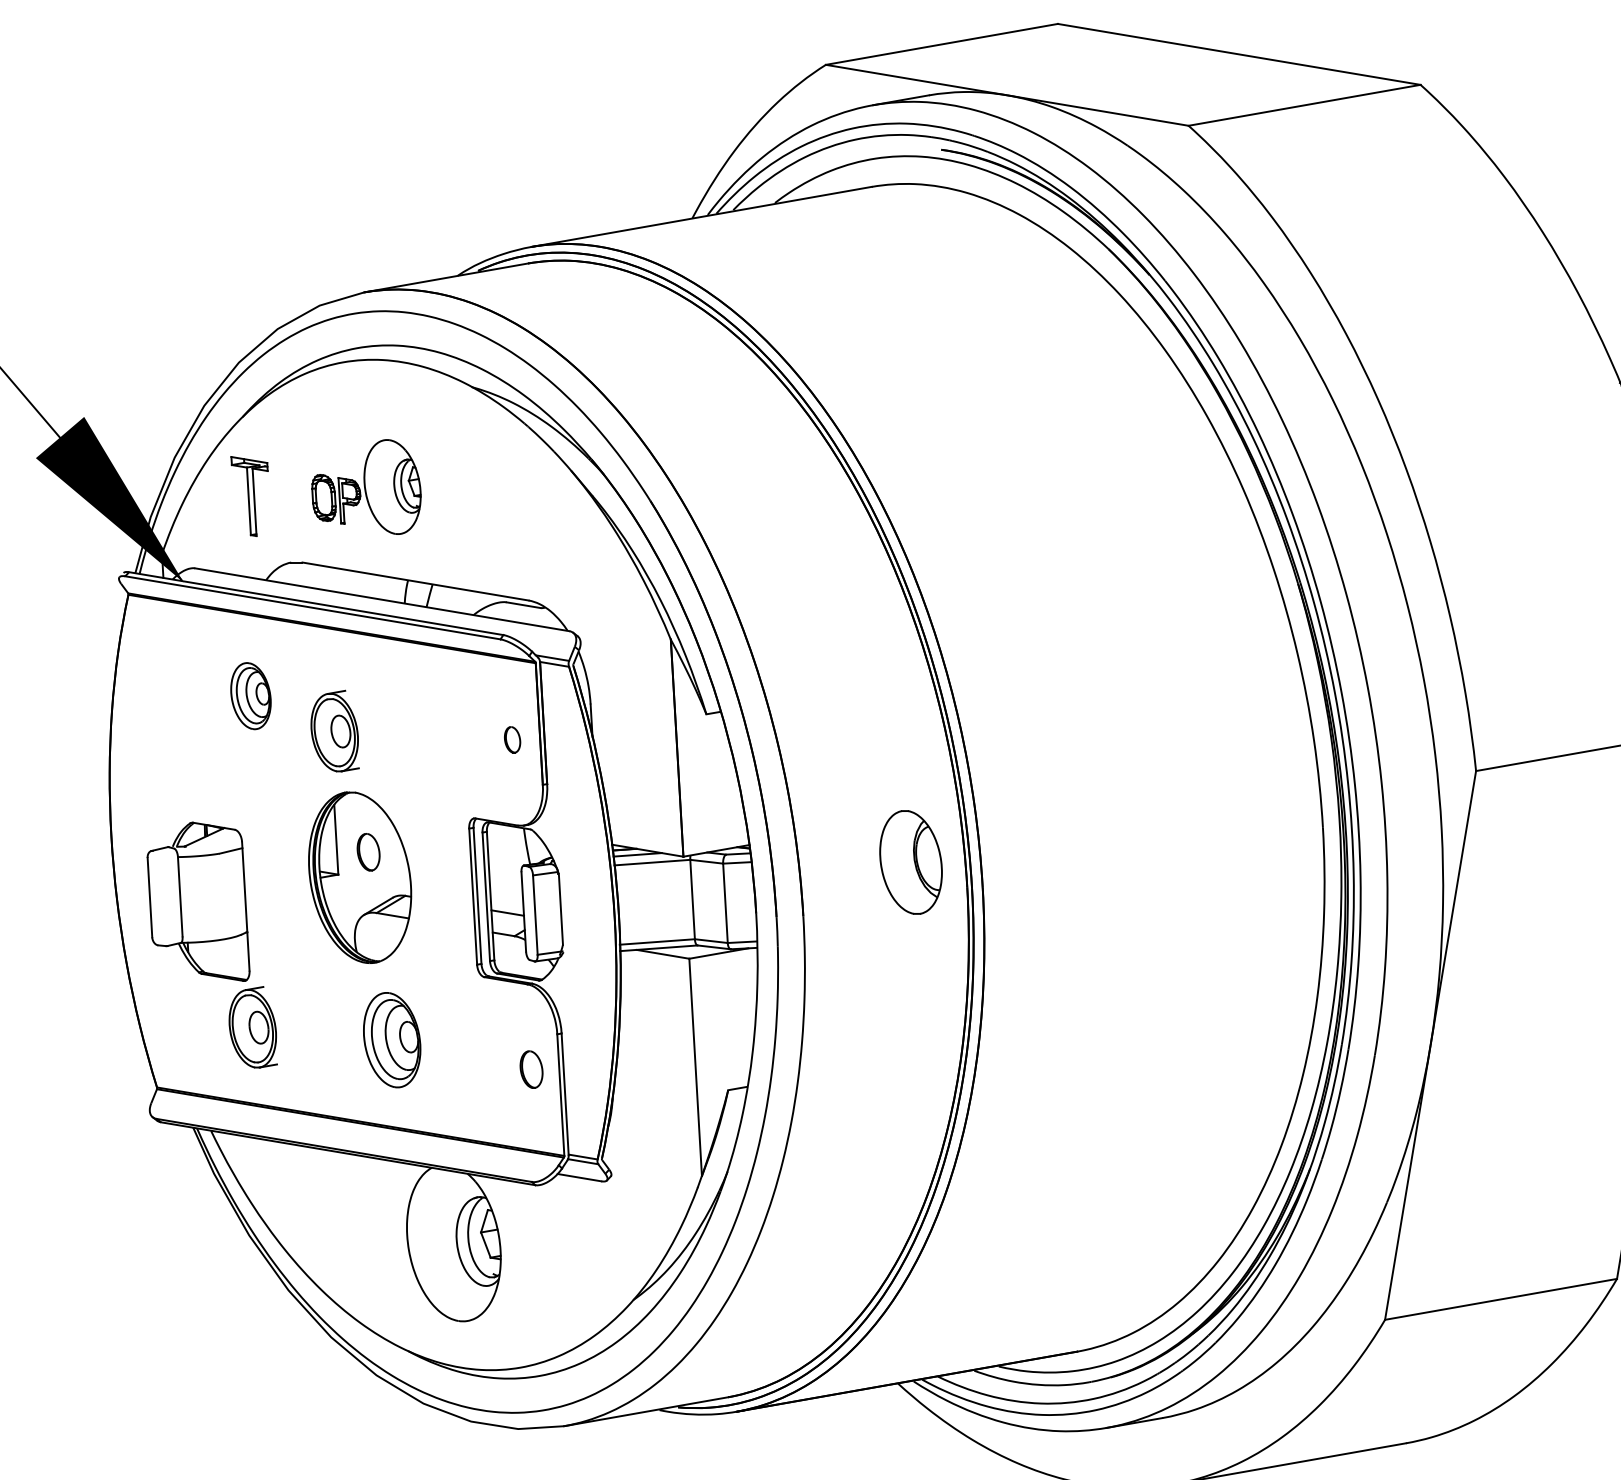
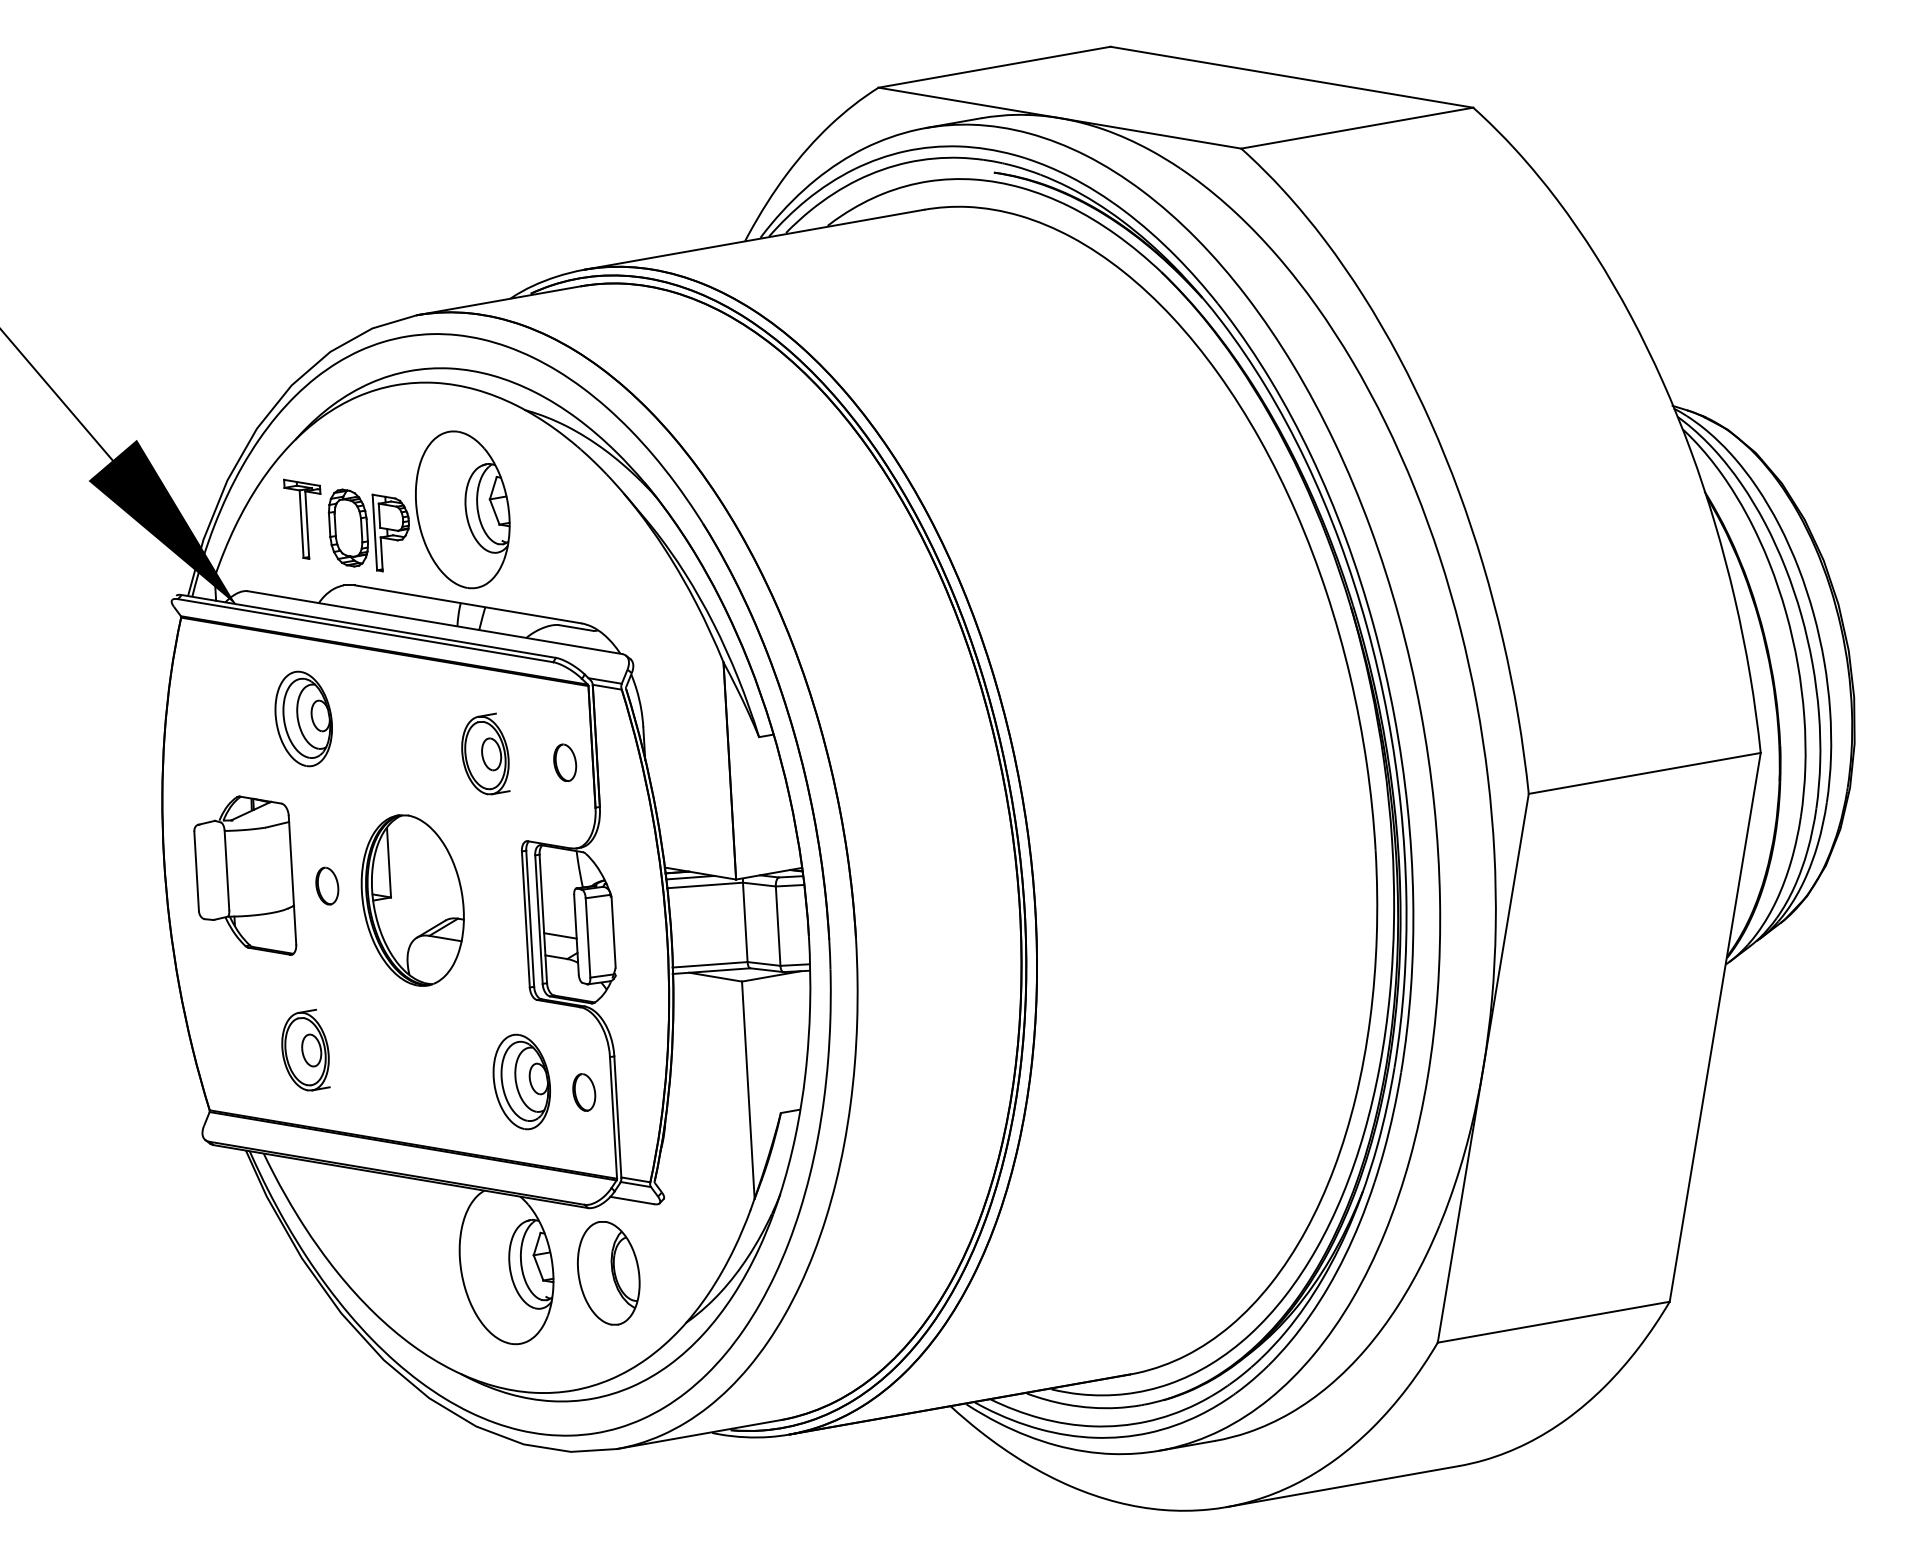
part: (365, 486) -> (418, 509), size x1.67
part: (250, 695) -> (303, 718), size x1.43
part: (334, 730) -> (485, 753), moved
part: (512, 739) -> (565, 762), size x1.43
part: (368, 851) -> (327, 885), moved
part: (910, 862) -> (608, 1273), moved
part: (198, 901) -> (245, 875), moved
part: (391, 1039) -> (521, 1081), moved

